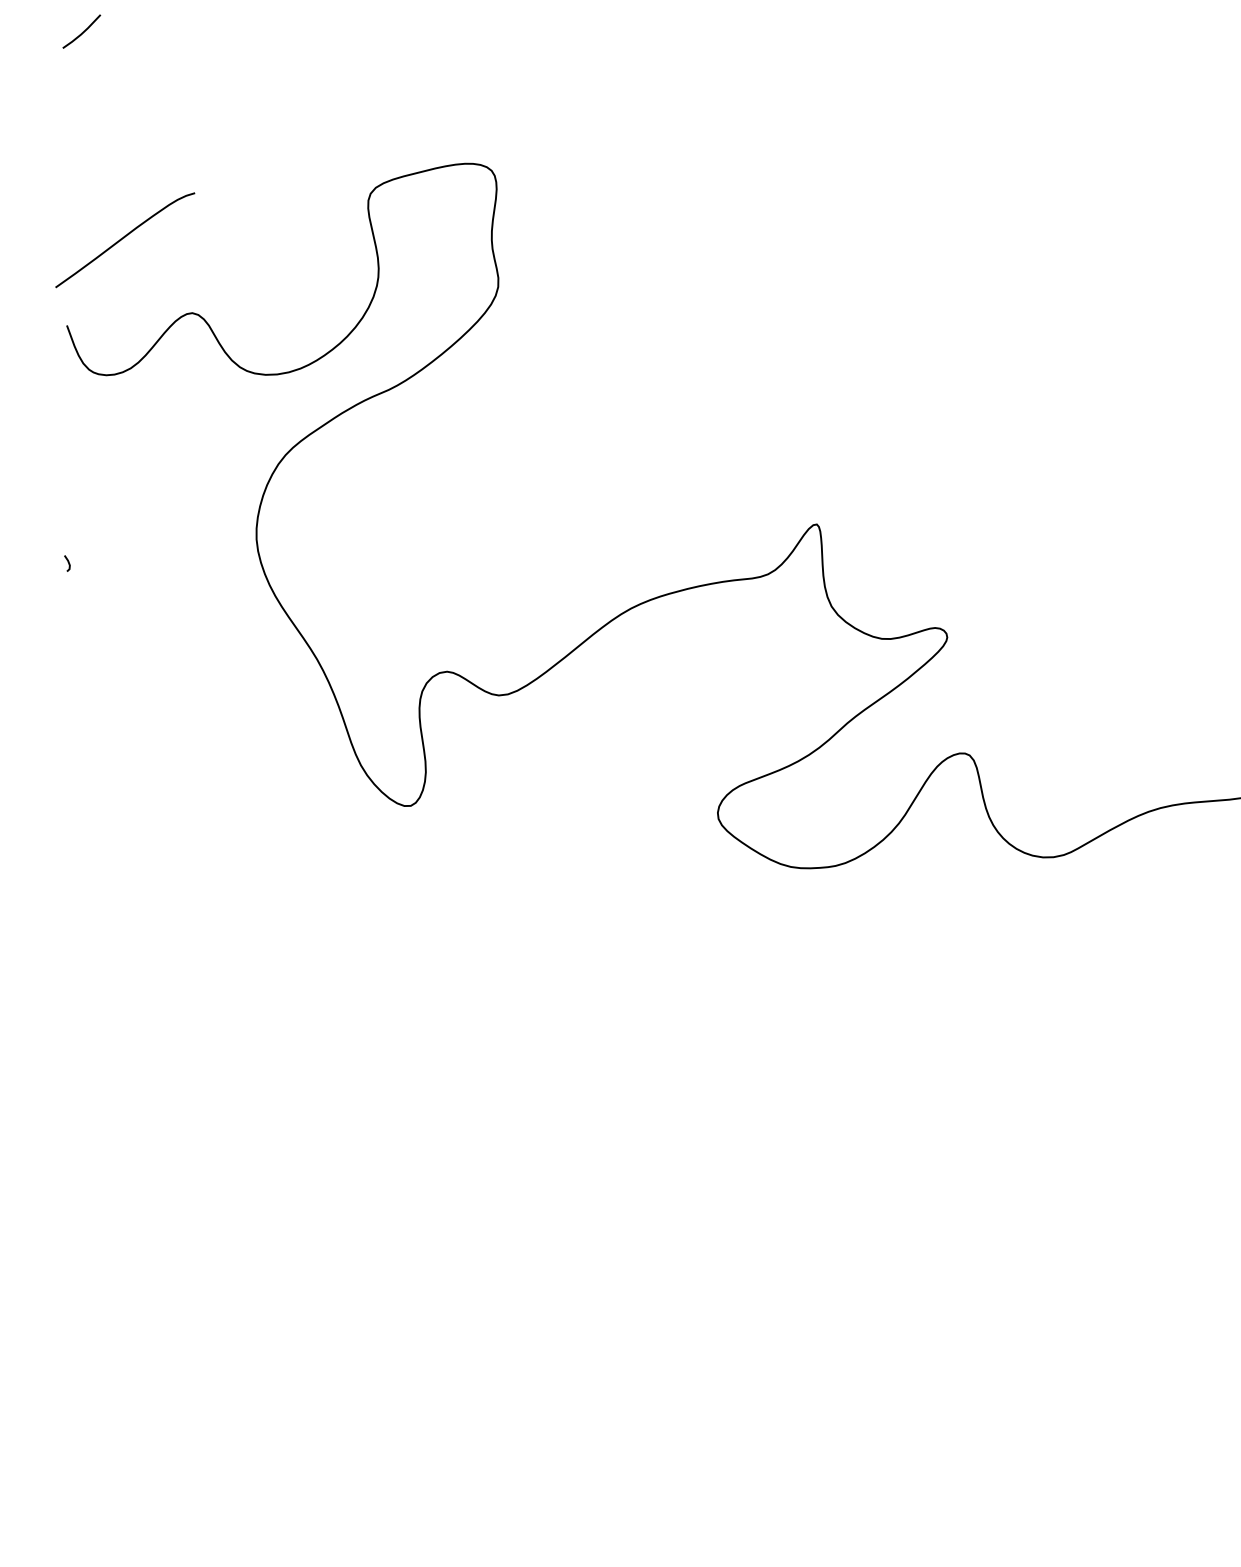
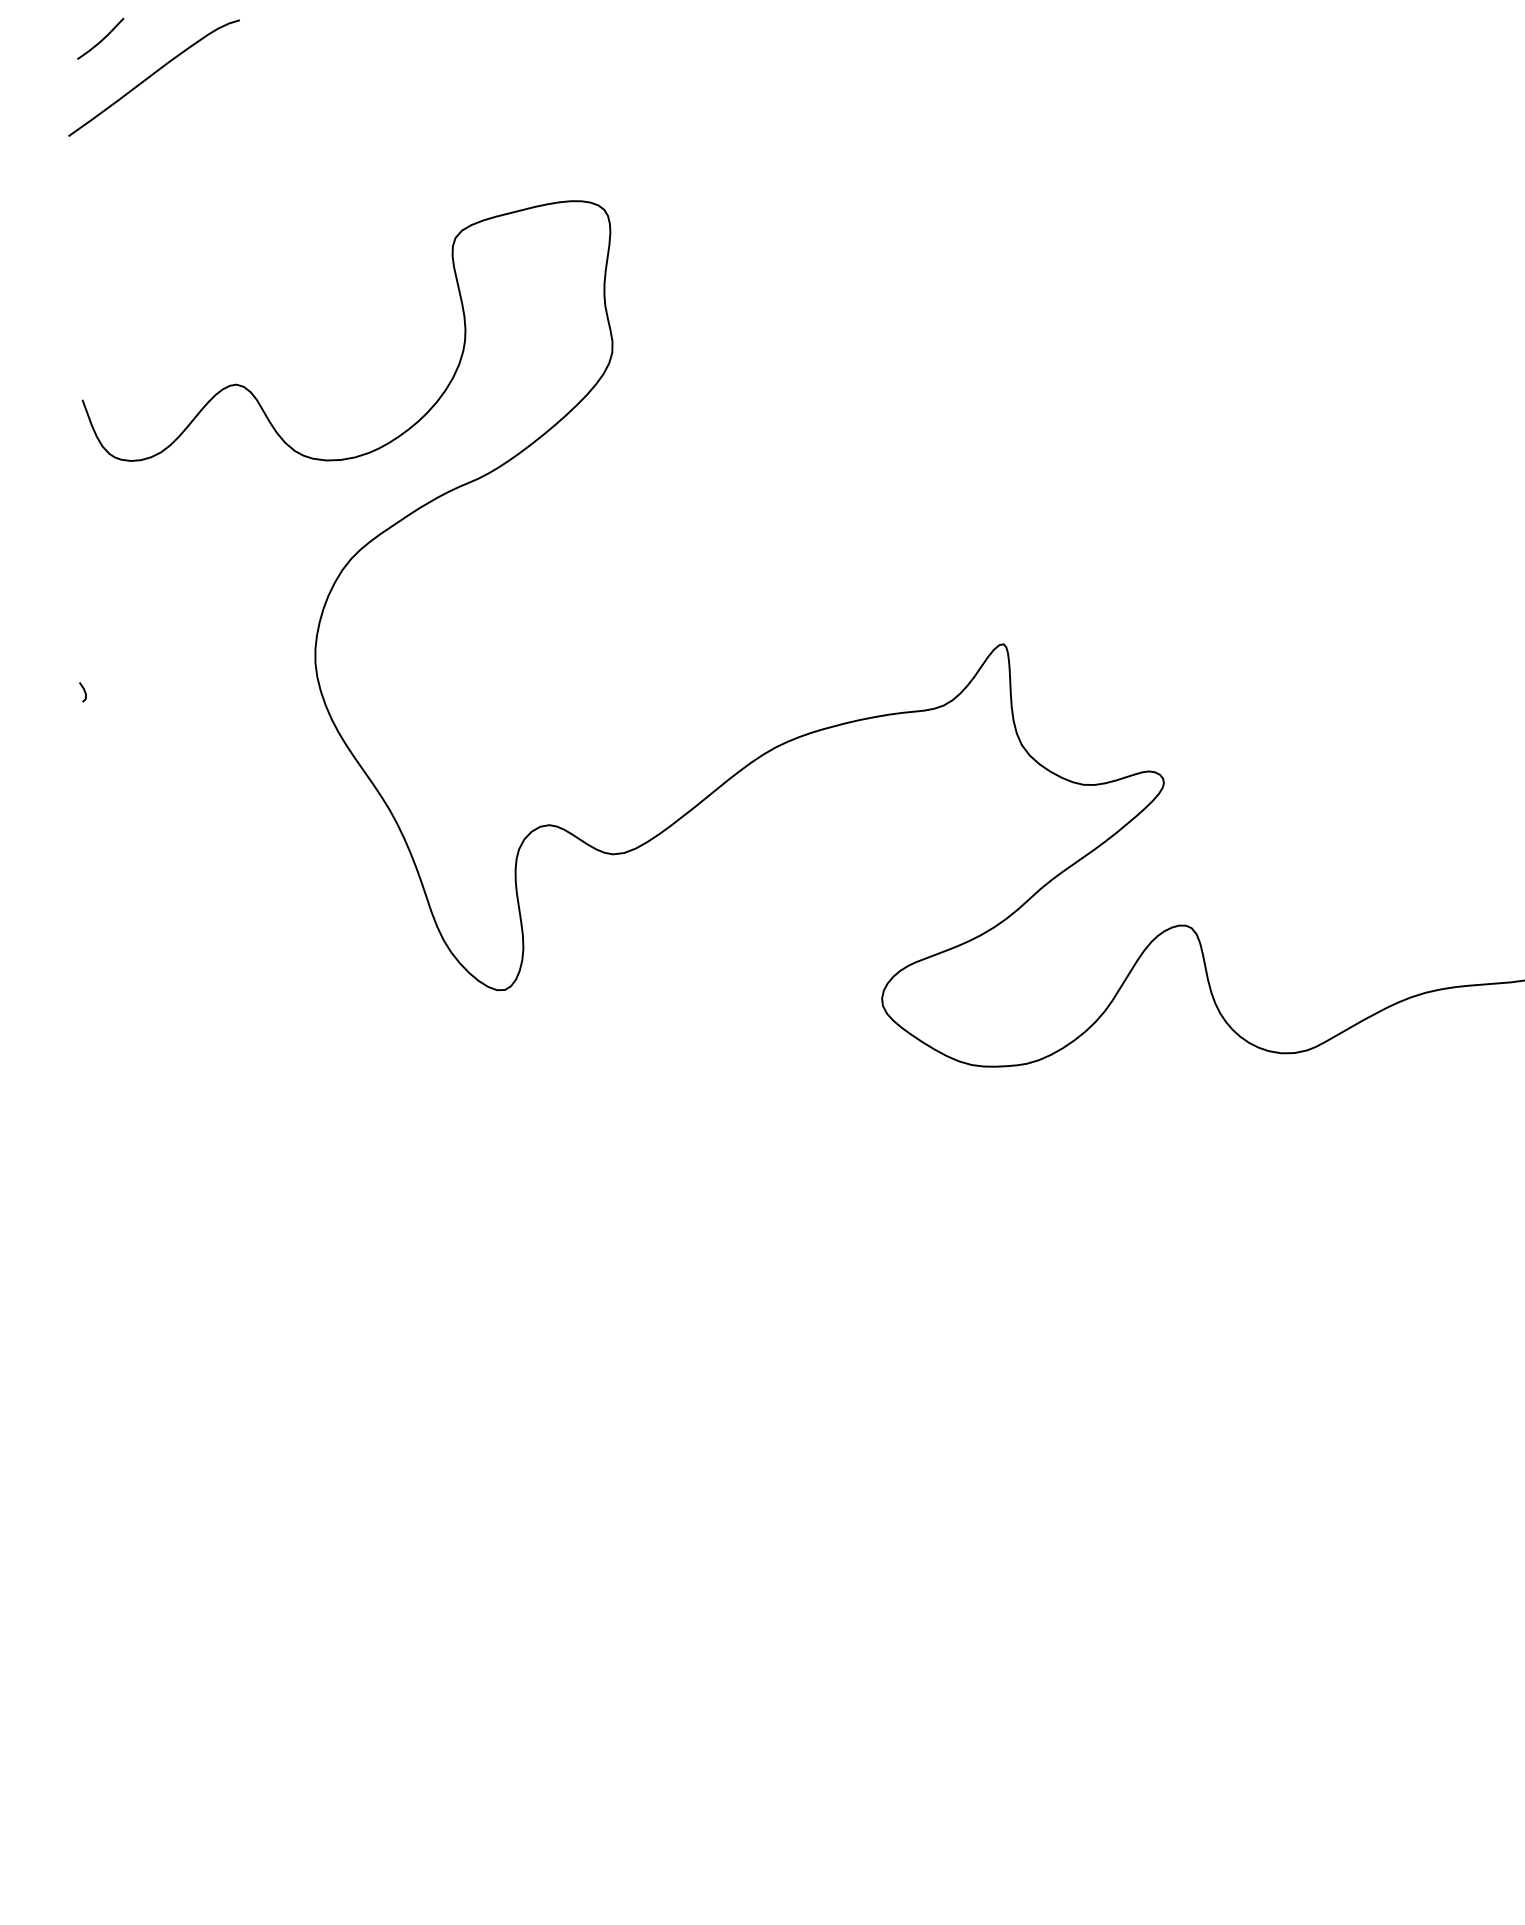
curve: (124, 238) -> (153, 75), moved

